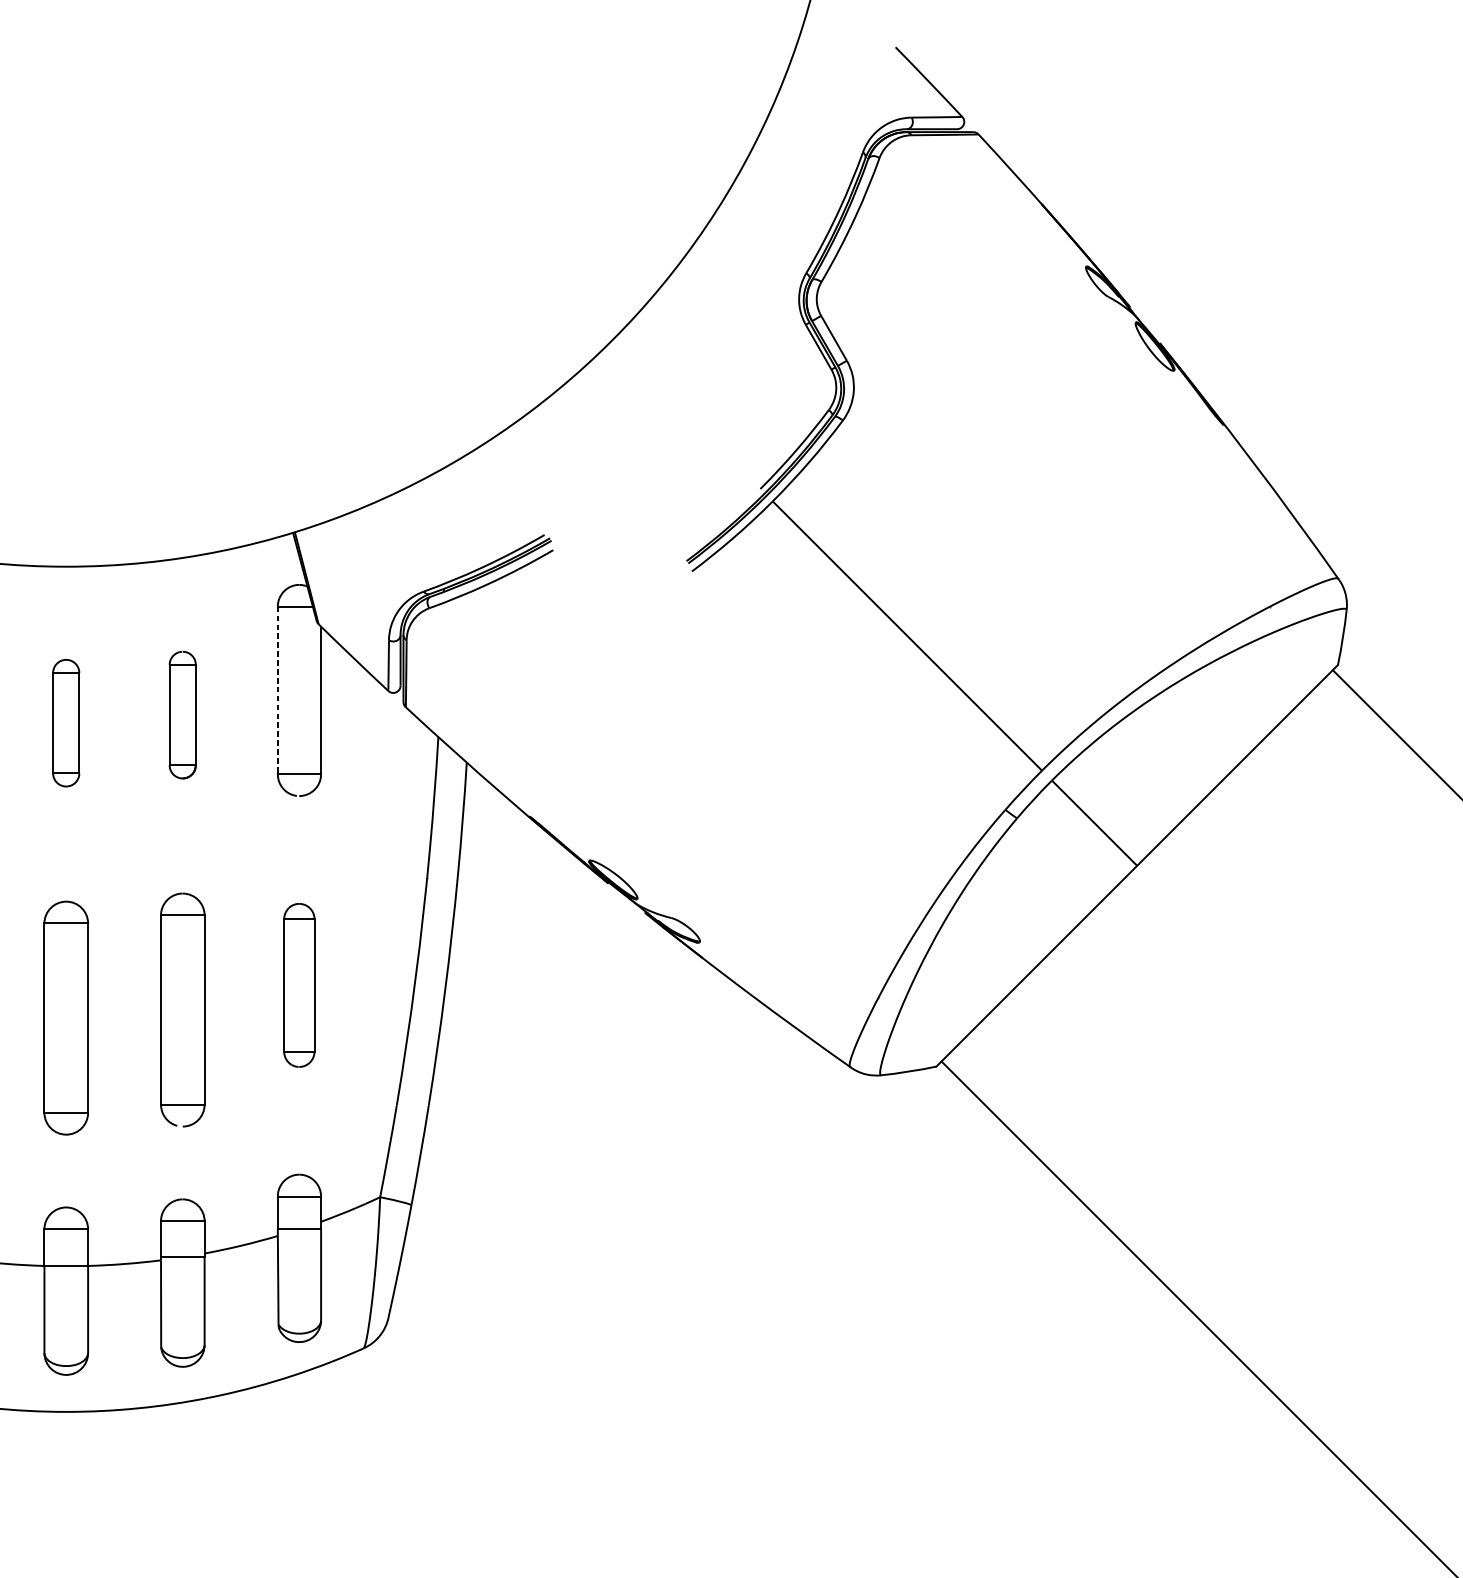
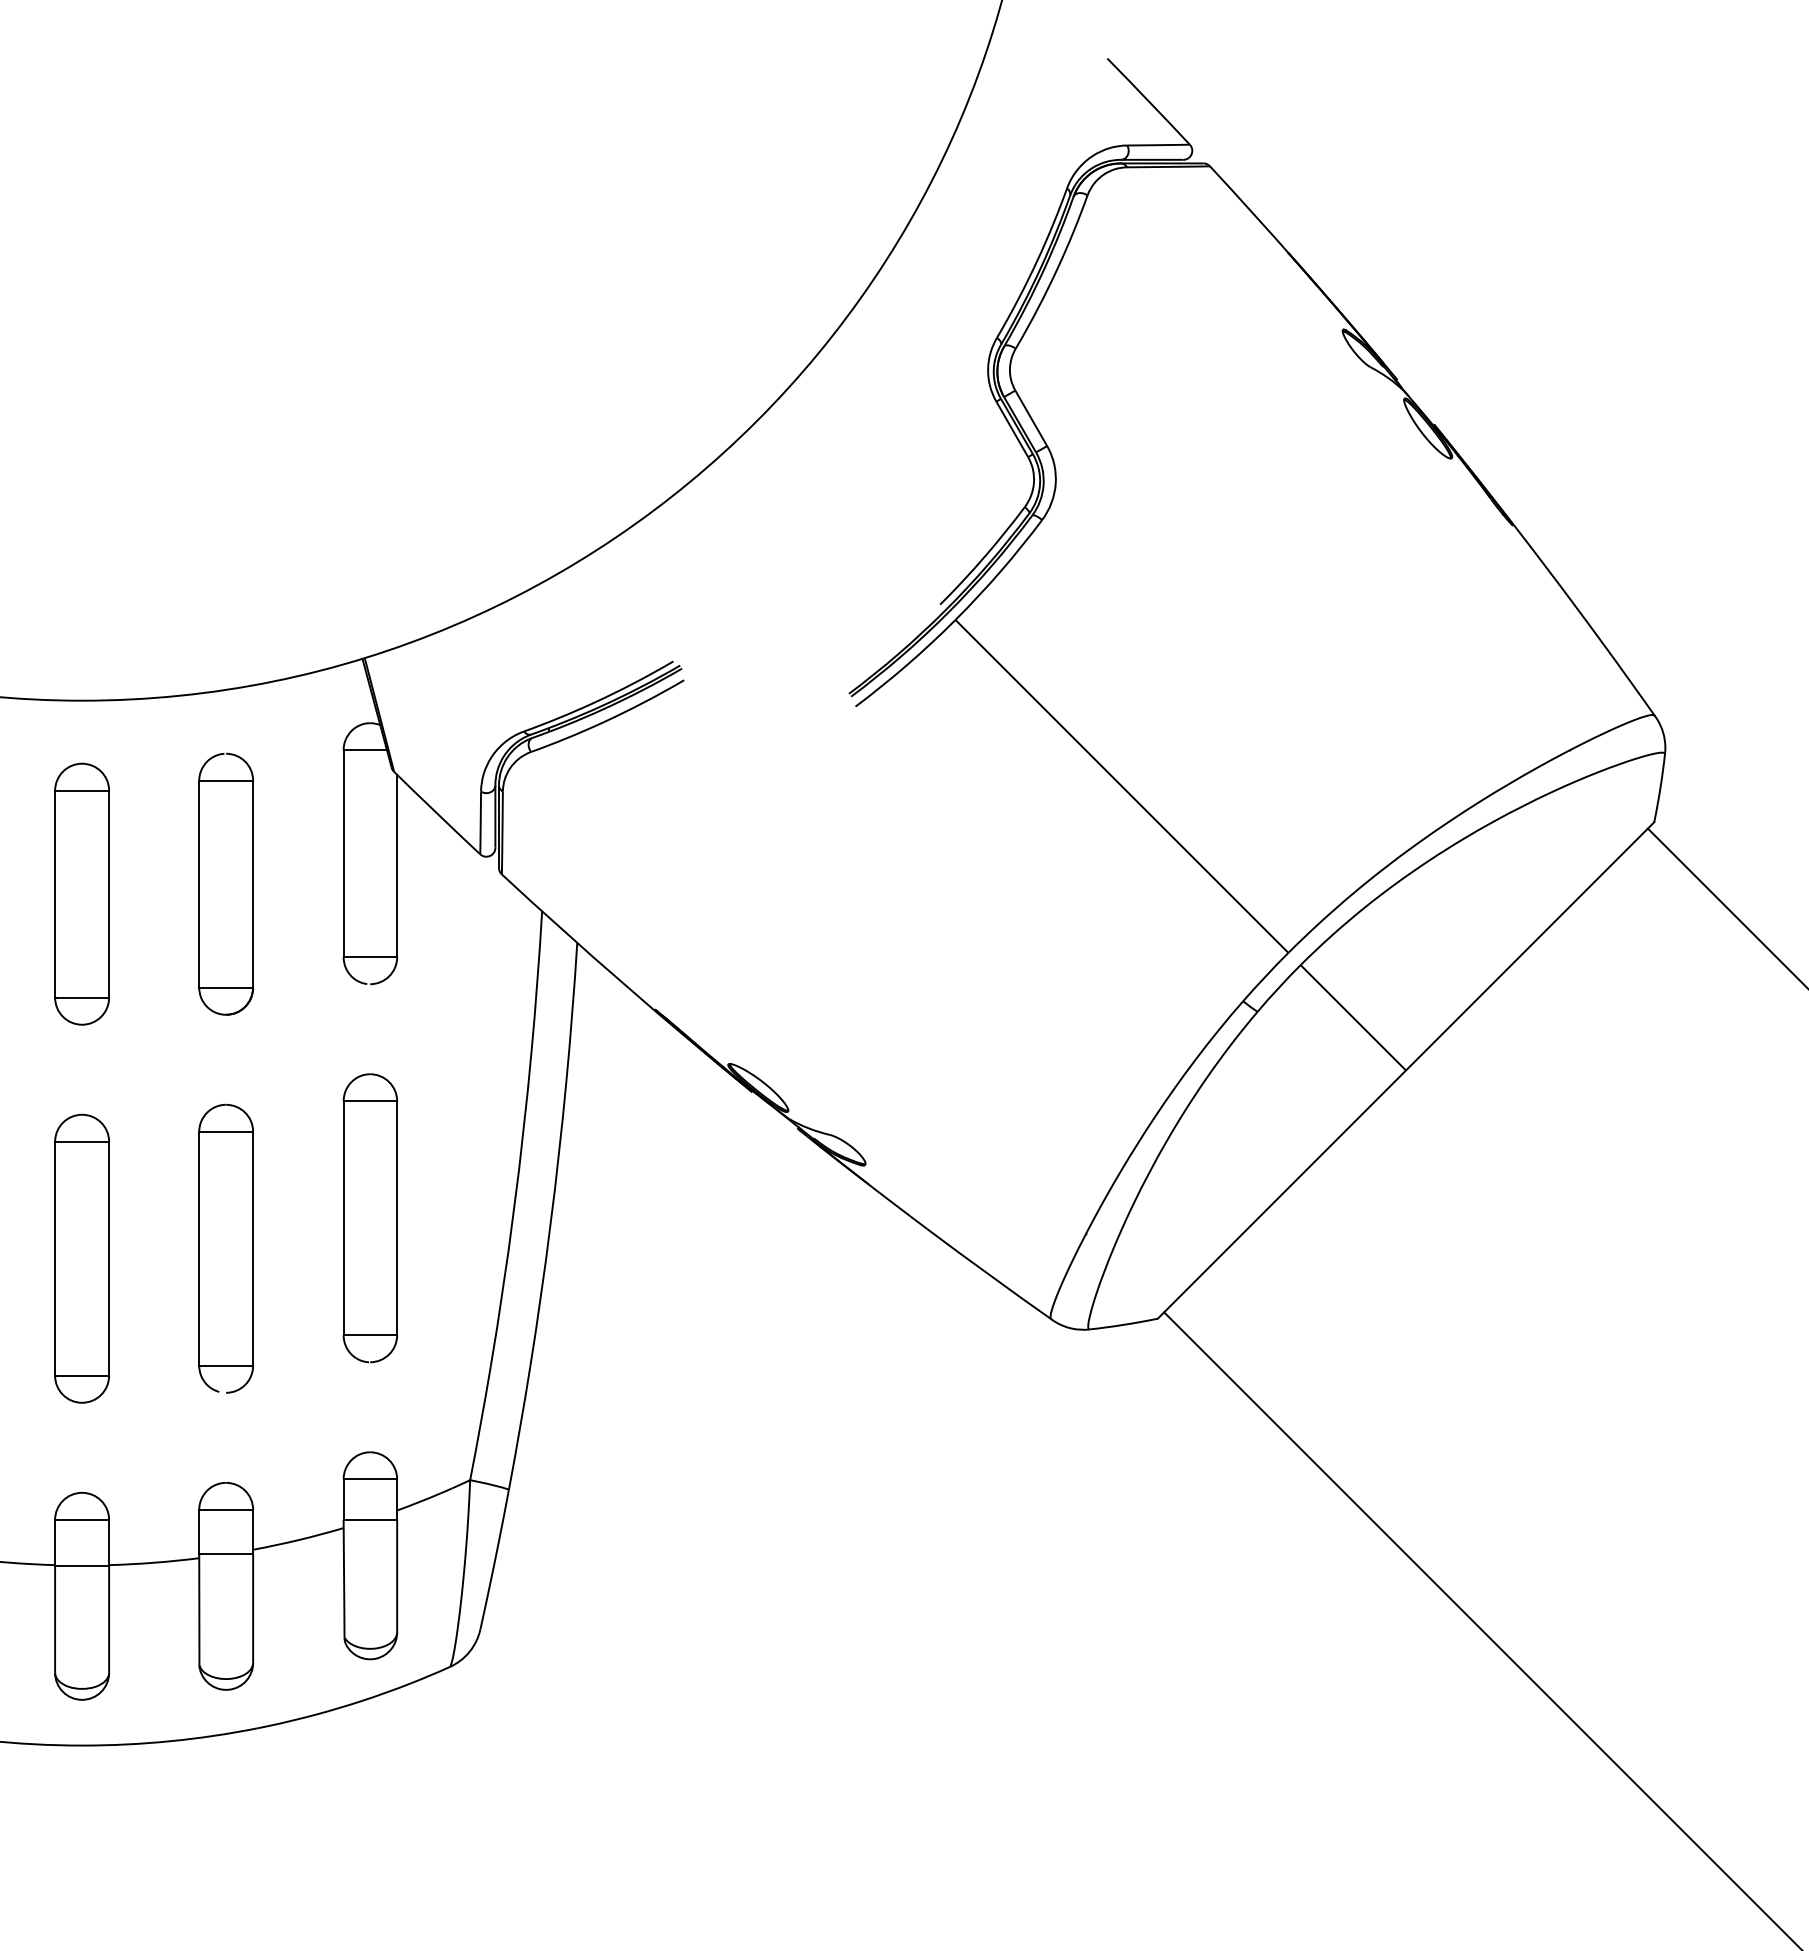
line: (277, 690) -> (343, 853), dashed -> solid
part: (182, 714) -> (225, 883), size x1.67
part: (65, 722) -> (81, 893), size x1.67
part: (298, 985) -> (369, 1218), size x1.43

